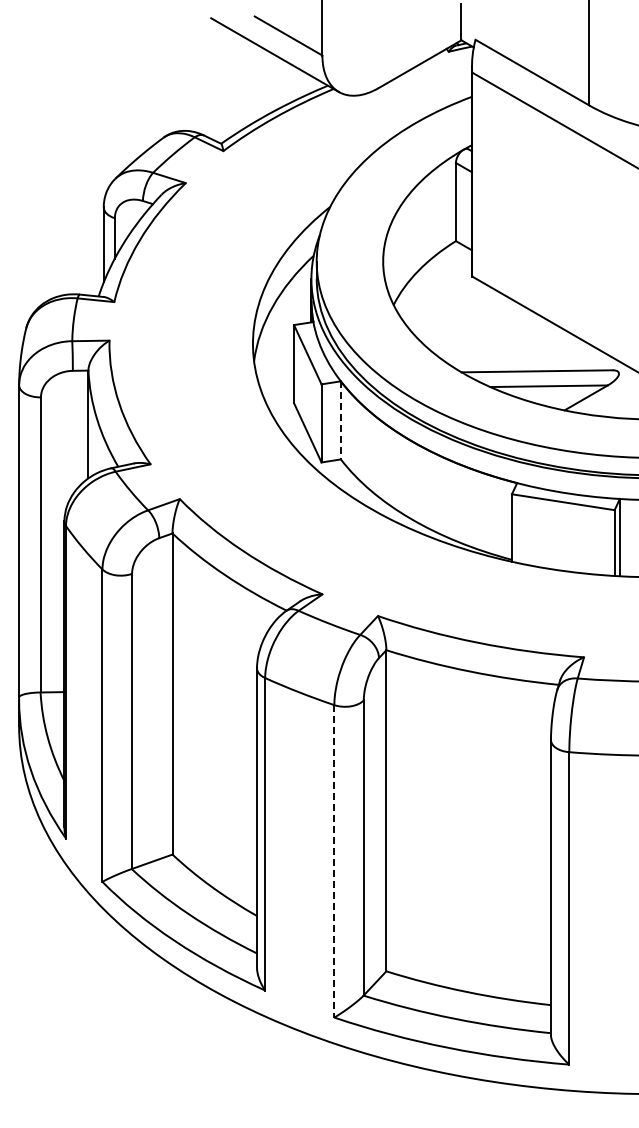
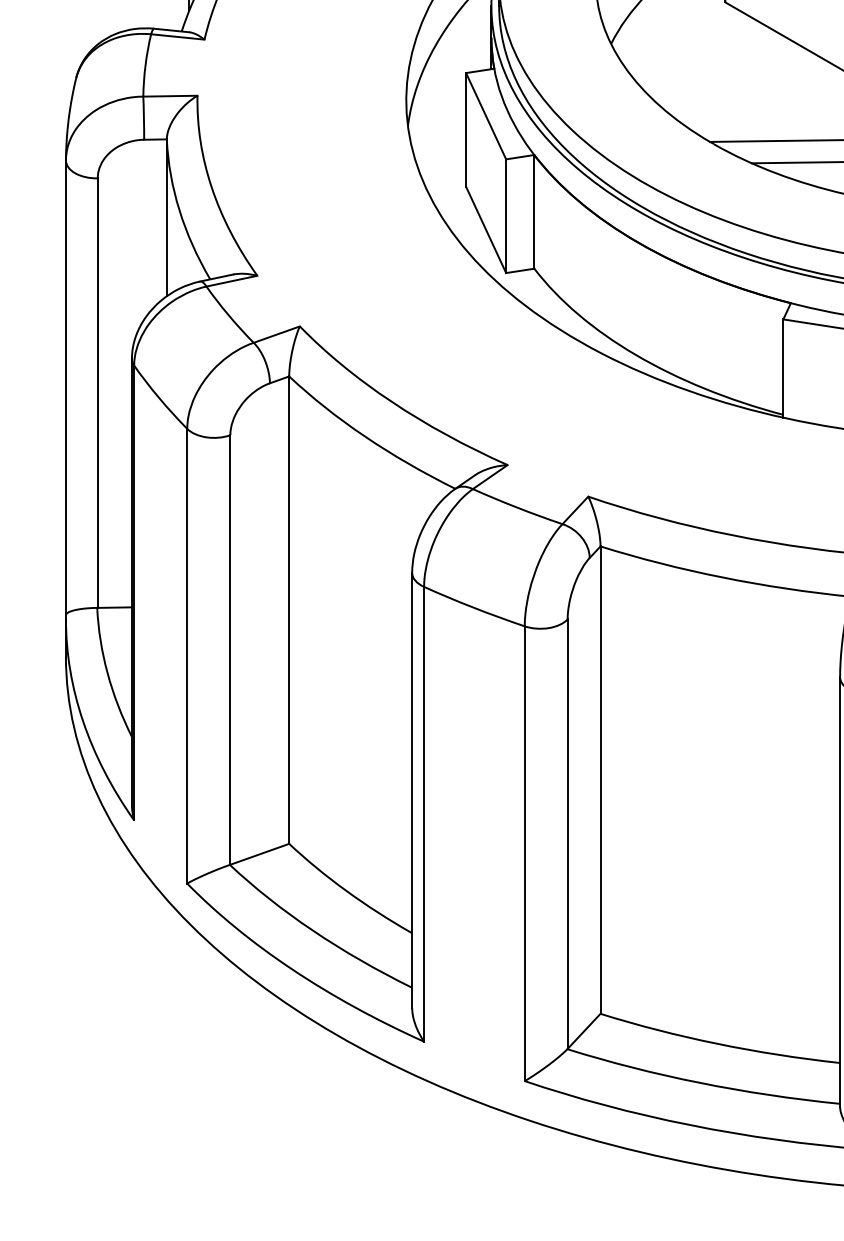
line: (340, 420) -> (533, 212), dashed -> solid
line: (334, 861) -> (524, 853), dashed -> solid

